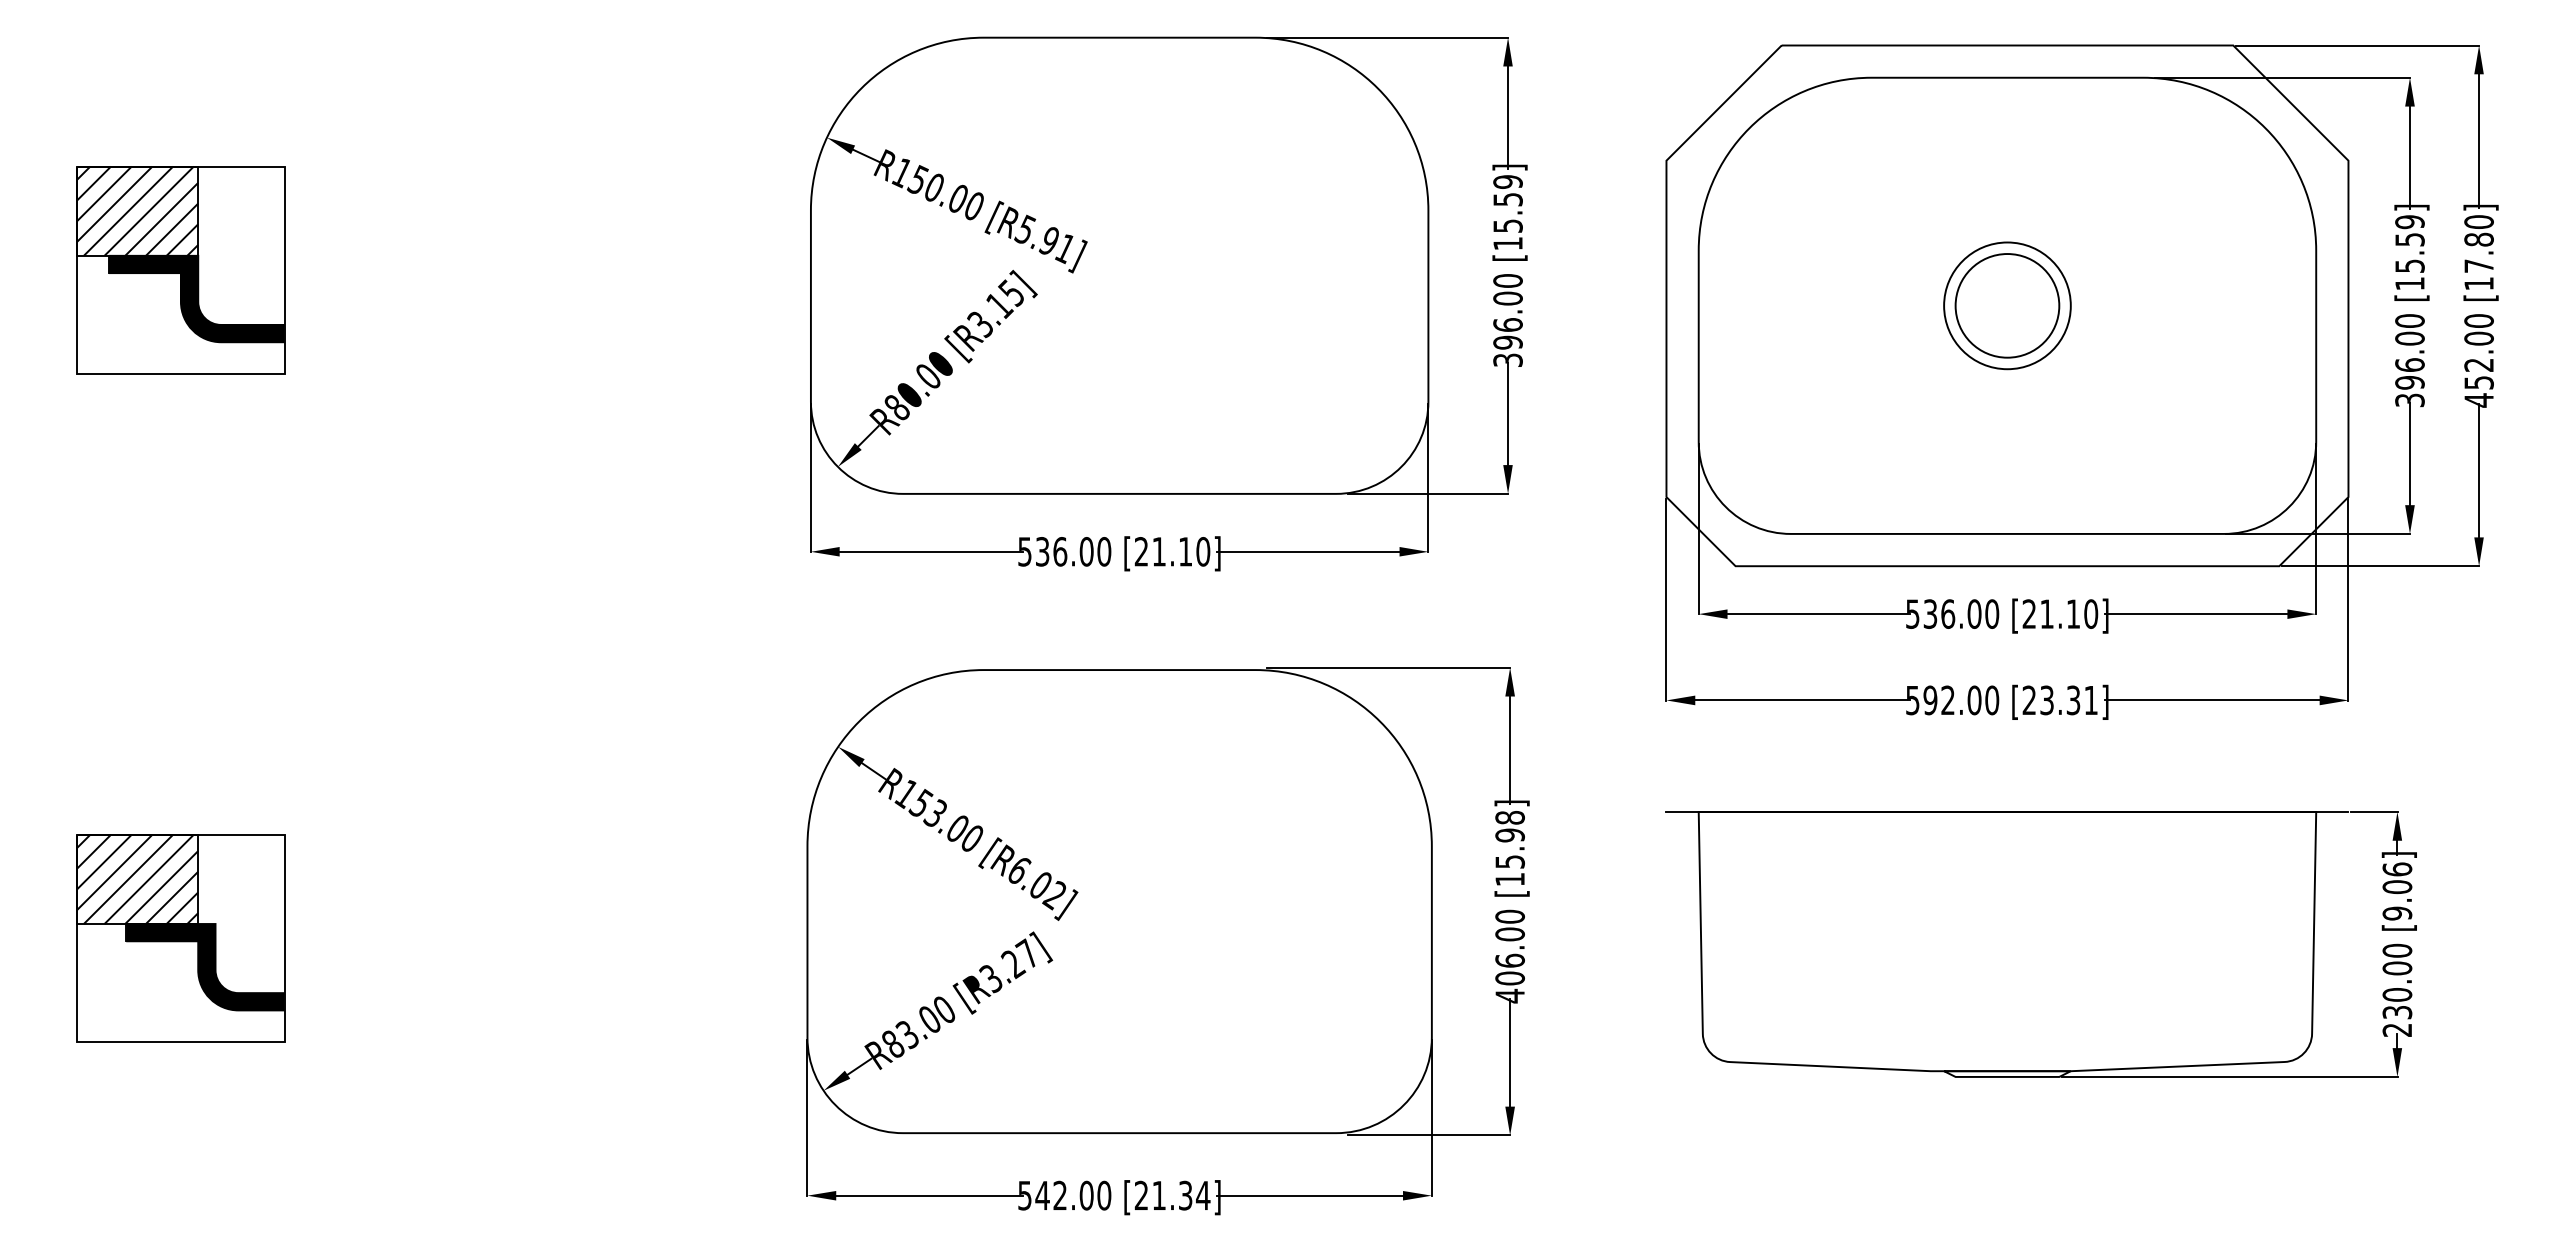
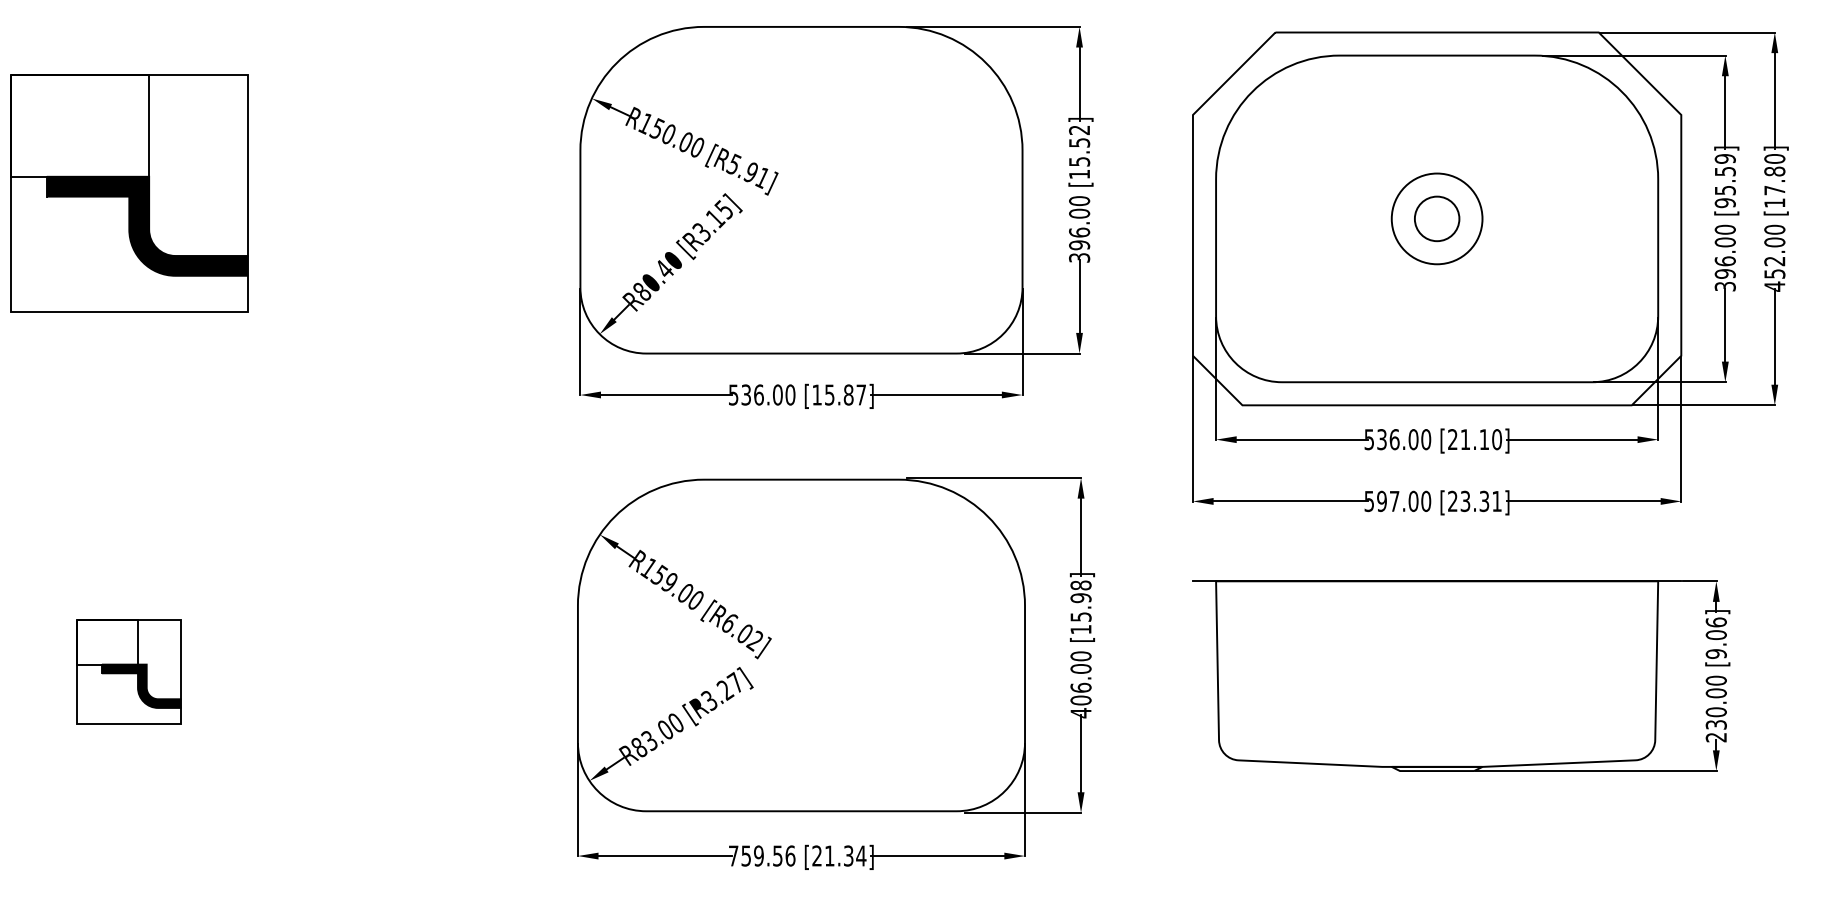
text: (1507, 181) -> (1079, 129), [15.59] -> [15.52]
part: (180, 270) -> (129, 193), size x1.6
text: (2409, 283) -> (1724, 202), [15.59] -> [95.59]
circle: (2007, 305) -> (1437, 218), size x0.6
text: (928, 375) -> (664, 268), R80.00 -> R80.40
text: (1172, 551) -> (839, 394), [21.10] -> [15.87]
text: (1947, 699) -> (1394, 500), 592.00 -> 597.00
text: (934, 812) -> (668, 581), R153.00 -> R159.00
part: (180, 938) -> (129, 671), size x0.7
text: (1064, 1195) -> (761, 855), 542.00 -> 759.56

